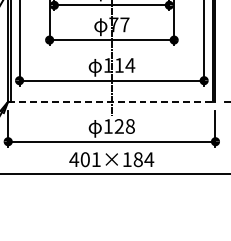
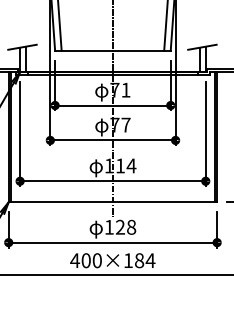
line: (112, 101) -> (113, 202), dashed -> solid
text: (95, 159) -> (96, 260), 401×184 -> 400×184

